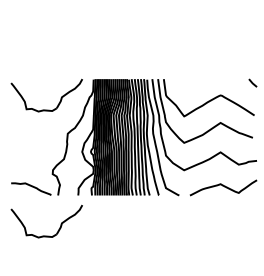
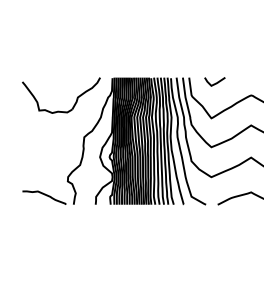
line: (188, 83) -> (216, 82), added
part: (46, 235) -> (61, 248), removed

